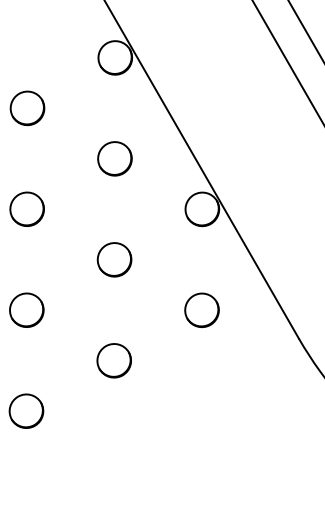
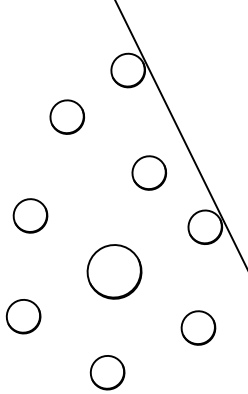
part: (27, 108) -> (67, 117), moved
part: (114, 158) -> (148, 172), moved
part: (114, 259) -> (114, 271), size x1.6

